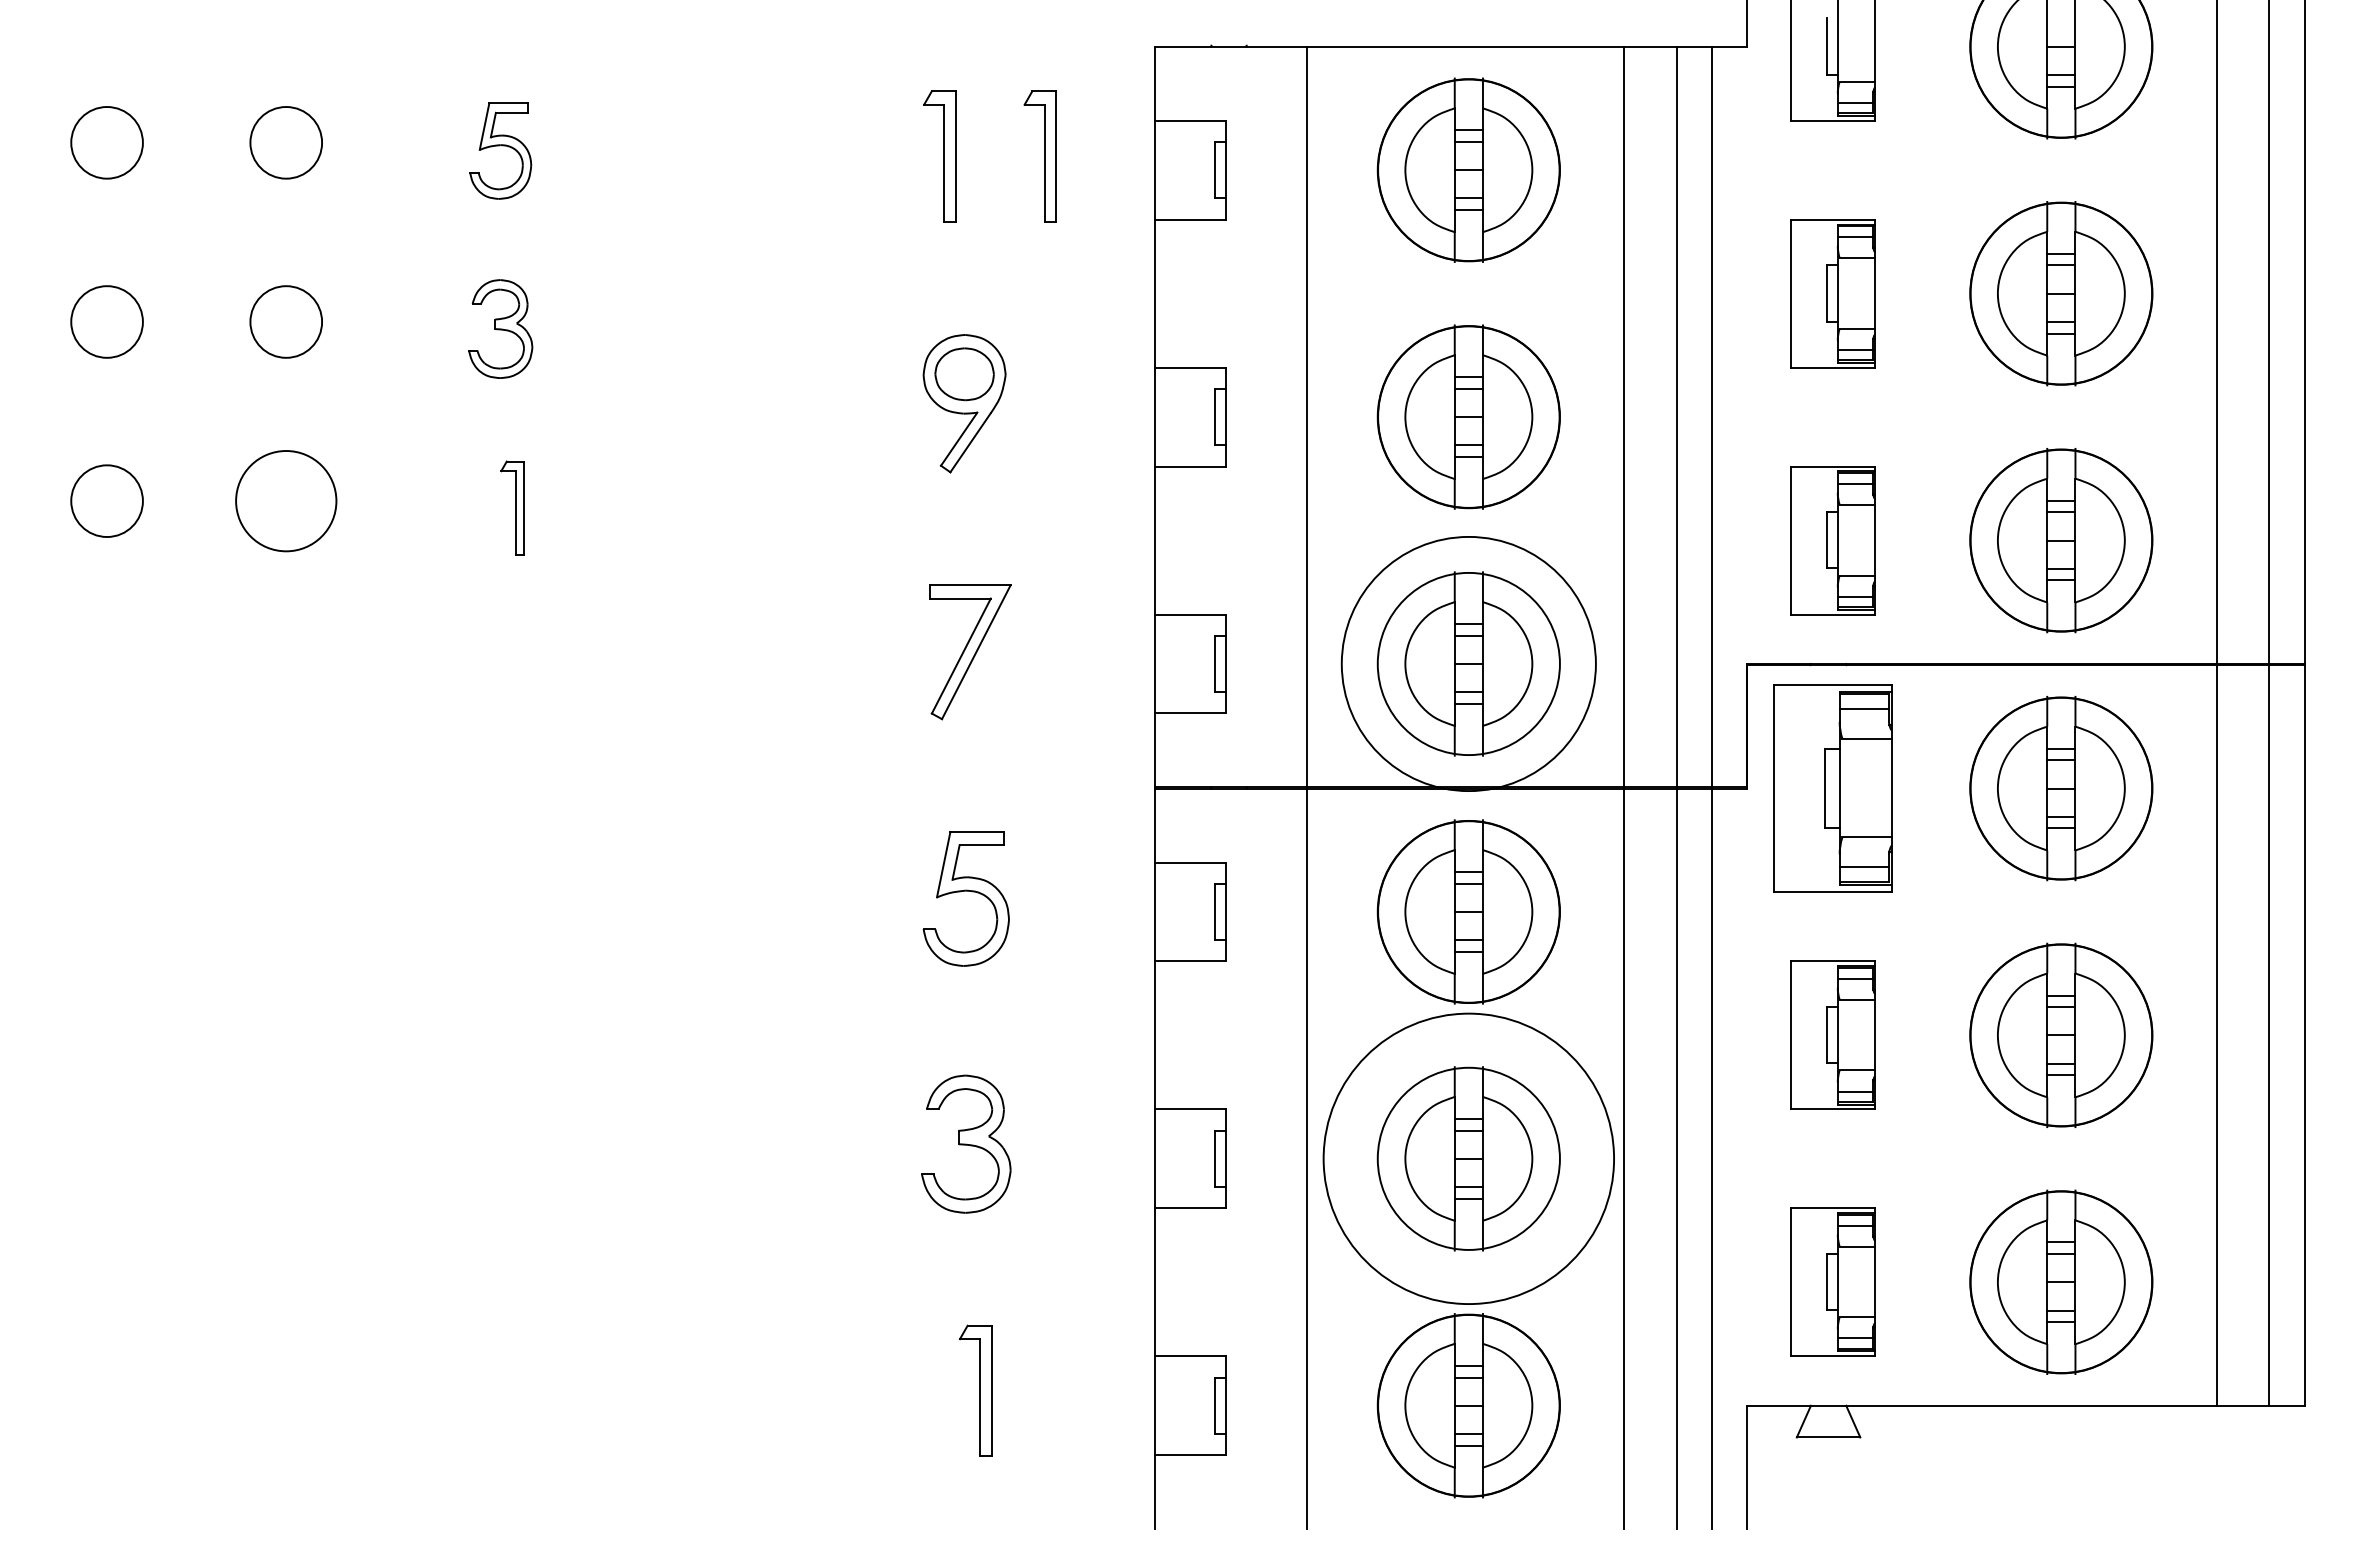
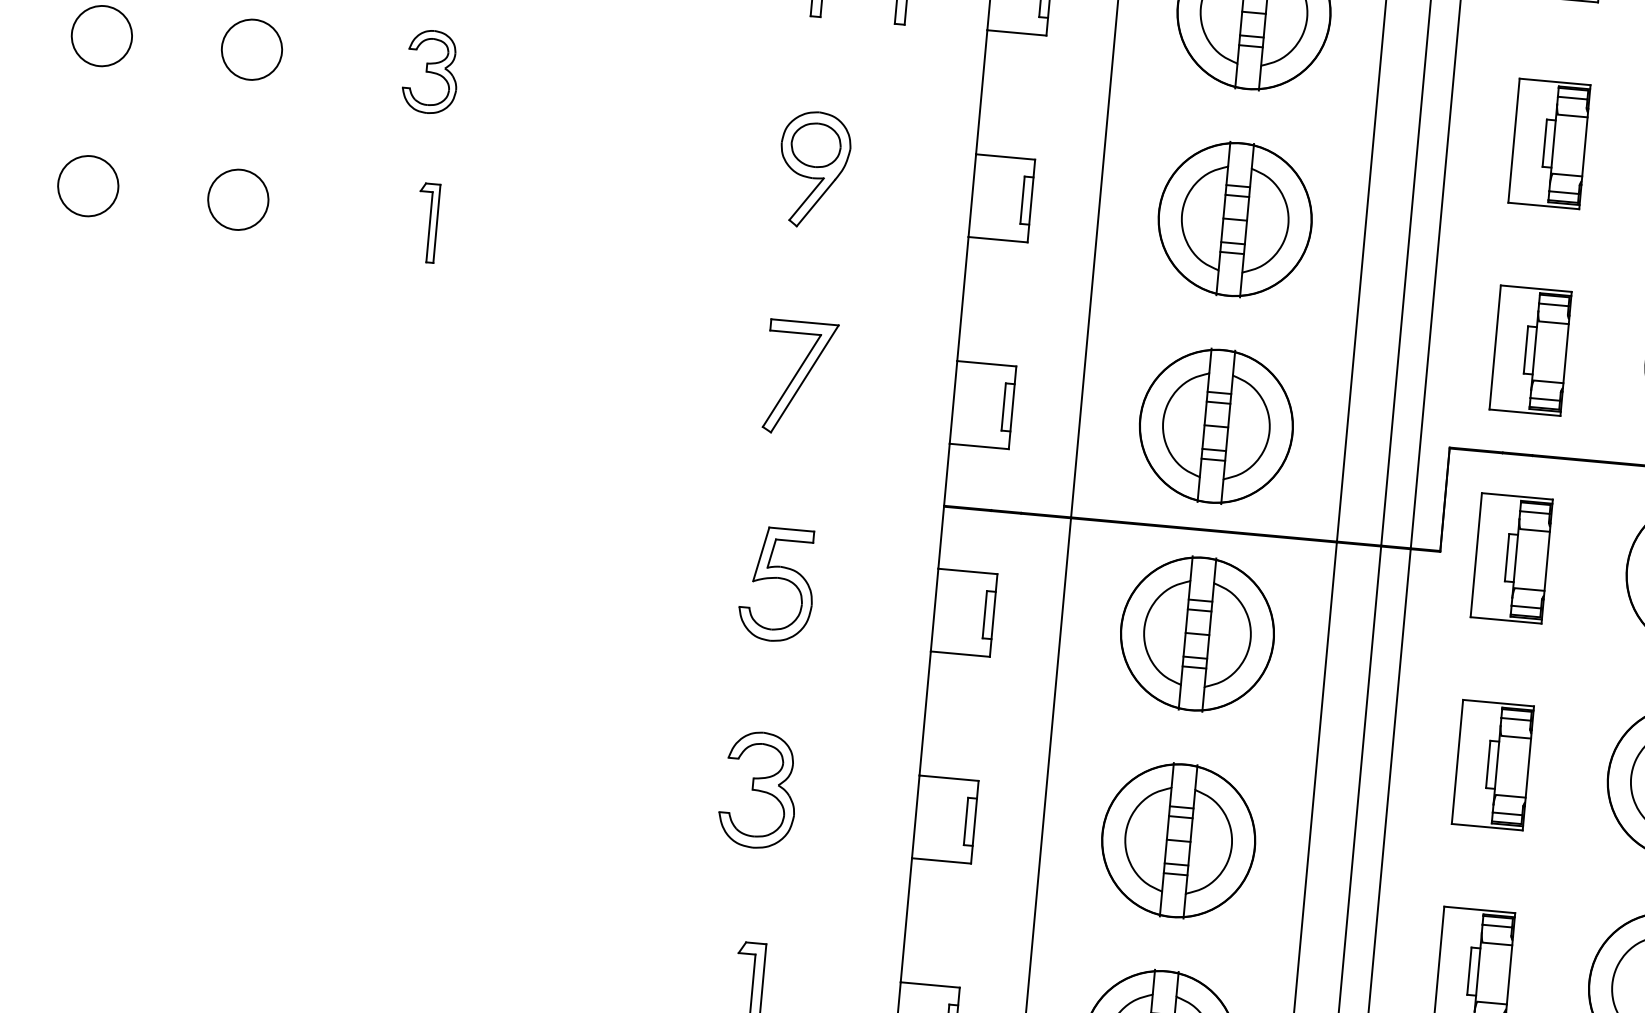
circle: (286, 501) -> (238, 200), size x0.71
circle: (1468, 663) -> (1216, 425), size x0.71
part: (1832, 788) -> (1511, 558), size x0.71
circle: (1468, 1158) -> (1178, 840), size x0.62

